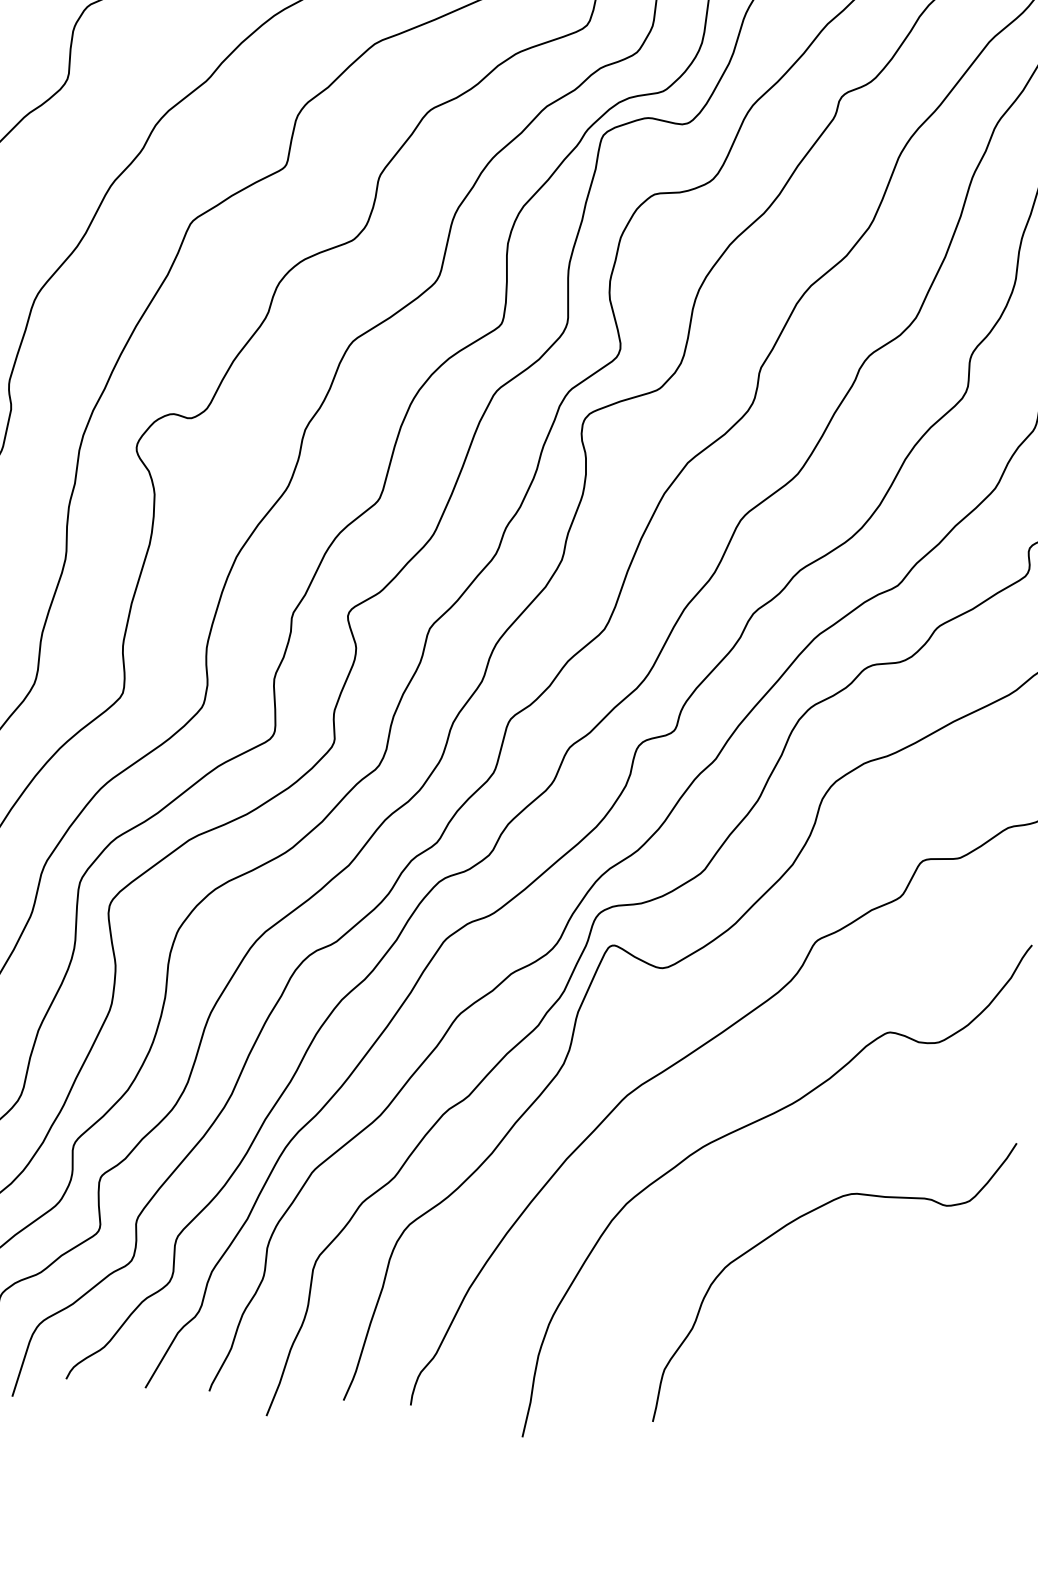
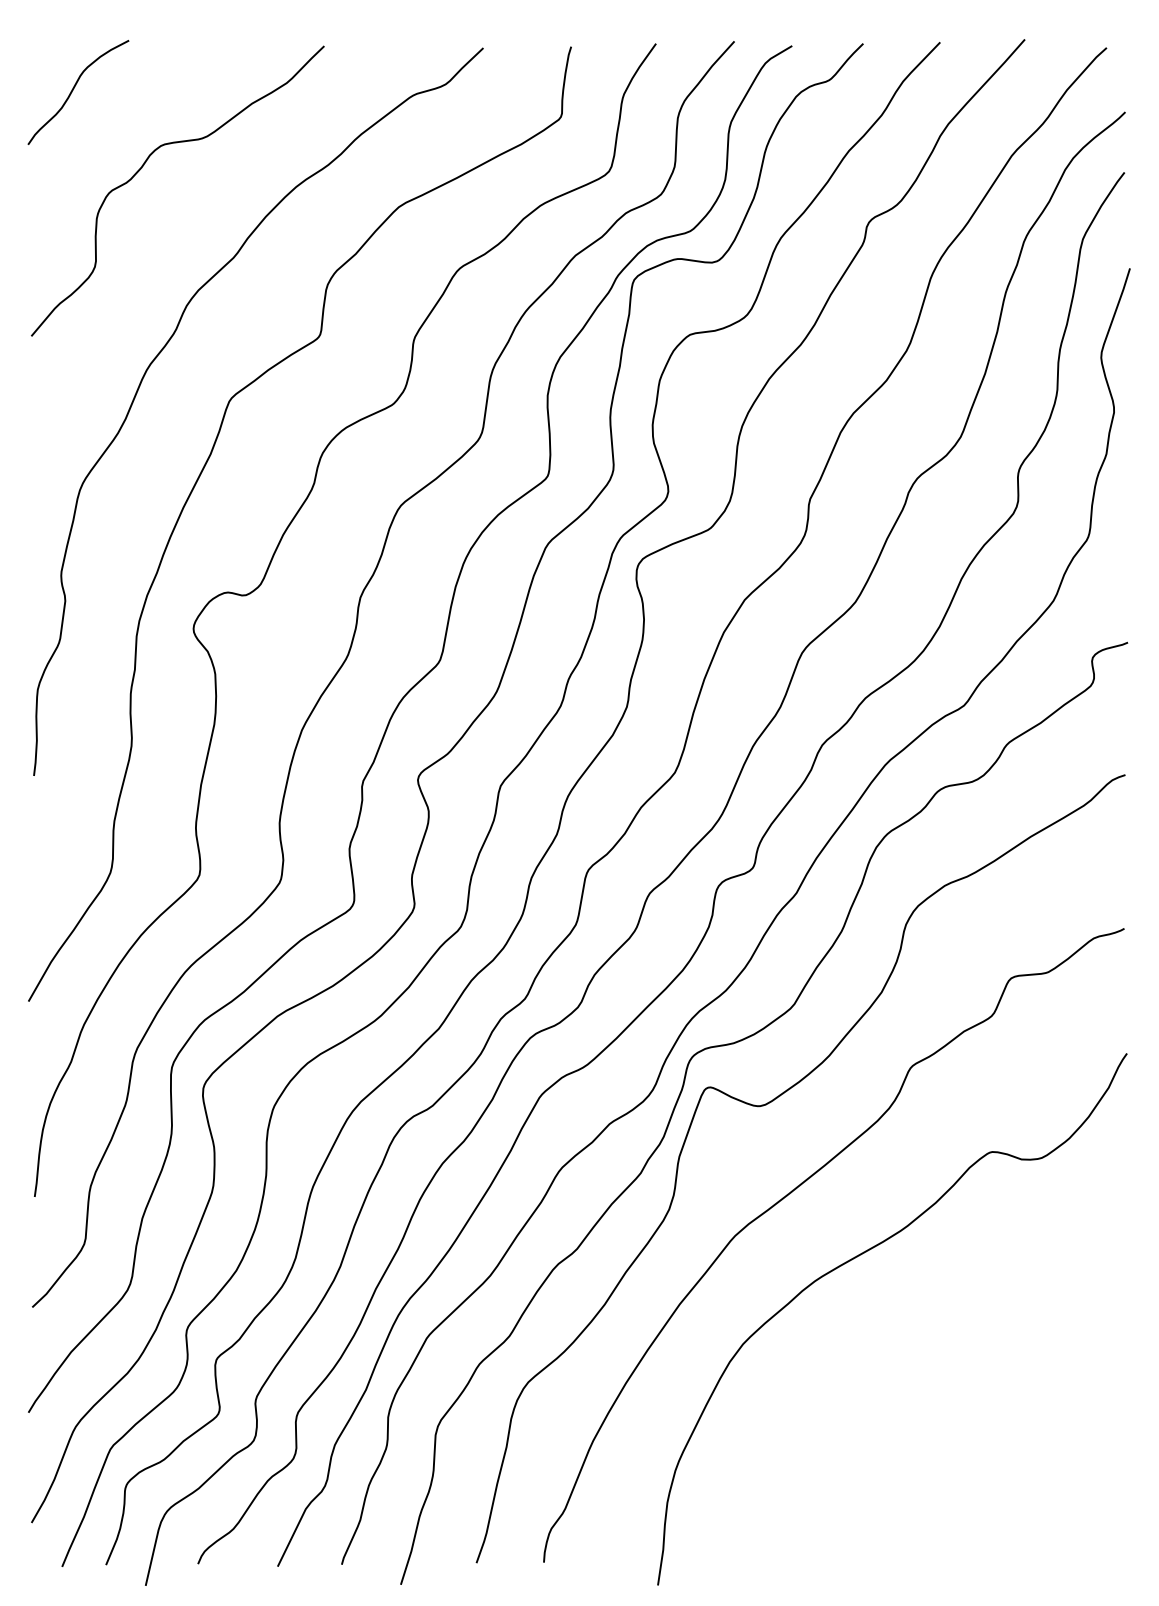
curve: (799, 1219) -> (916, 1345), removed

